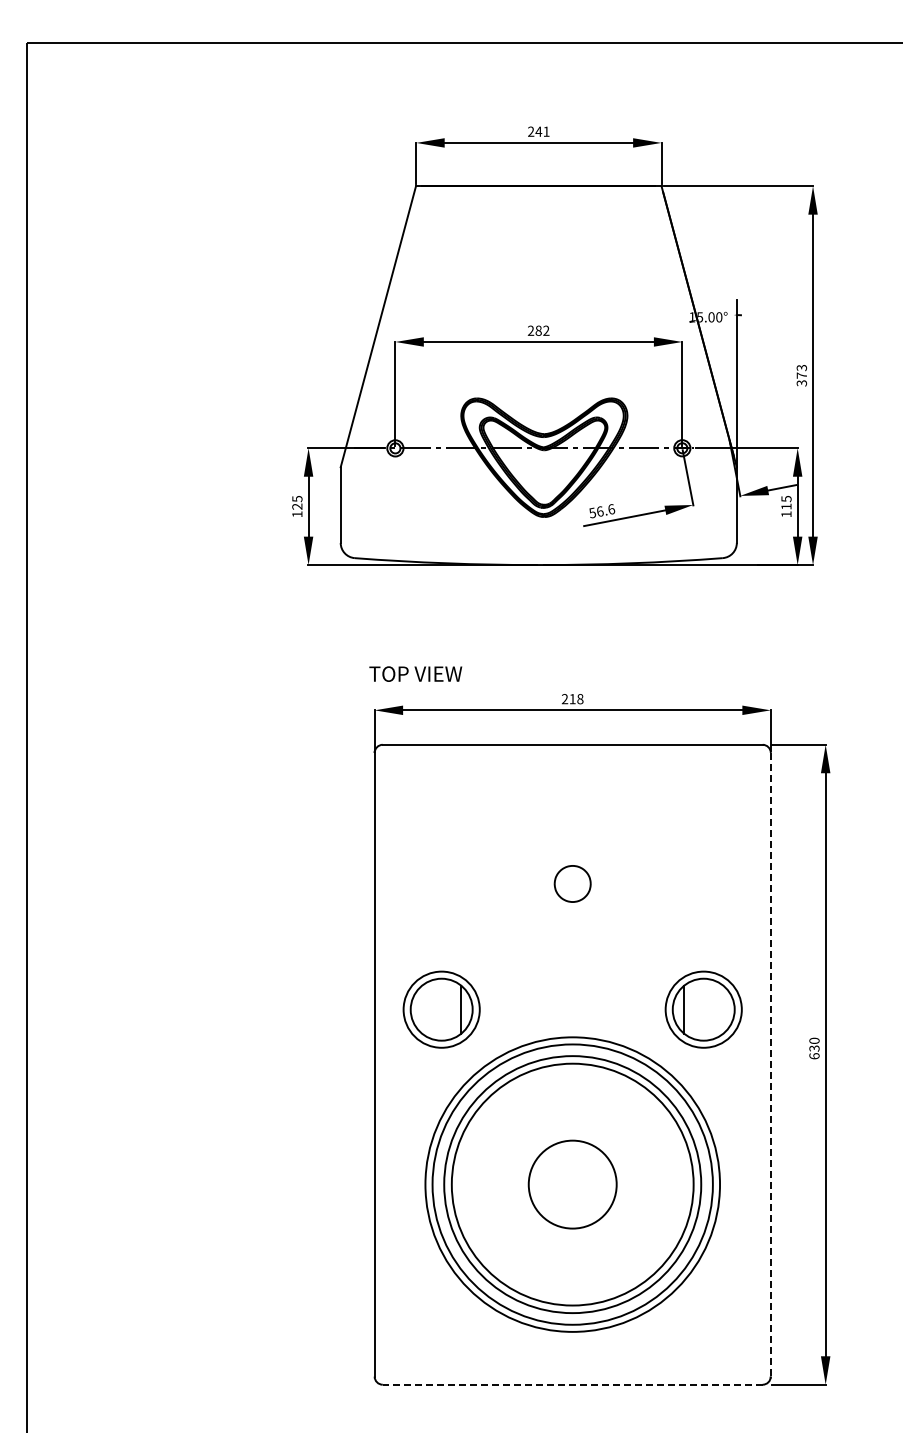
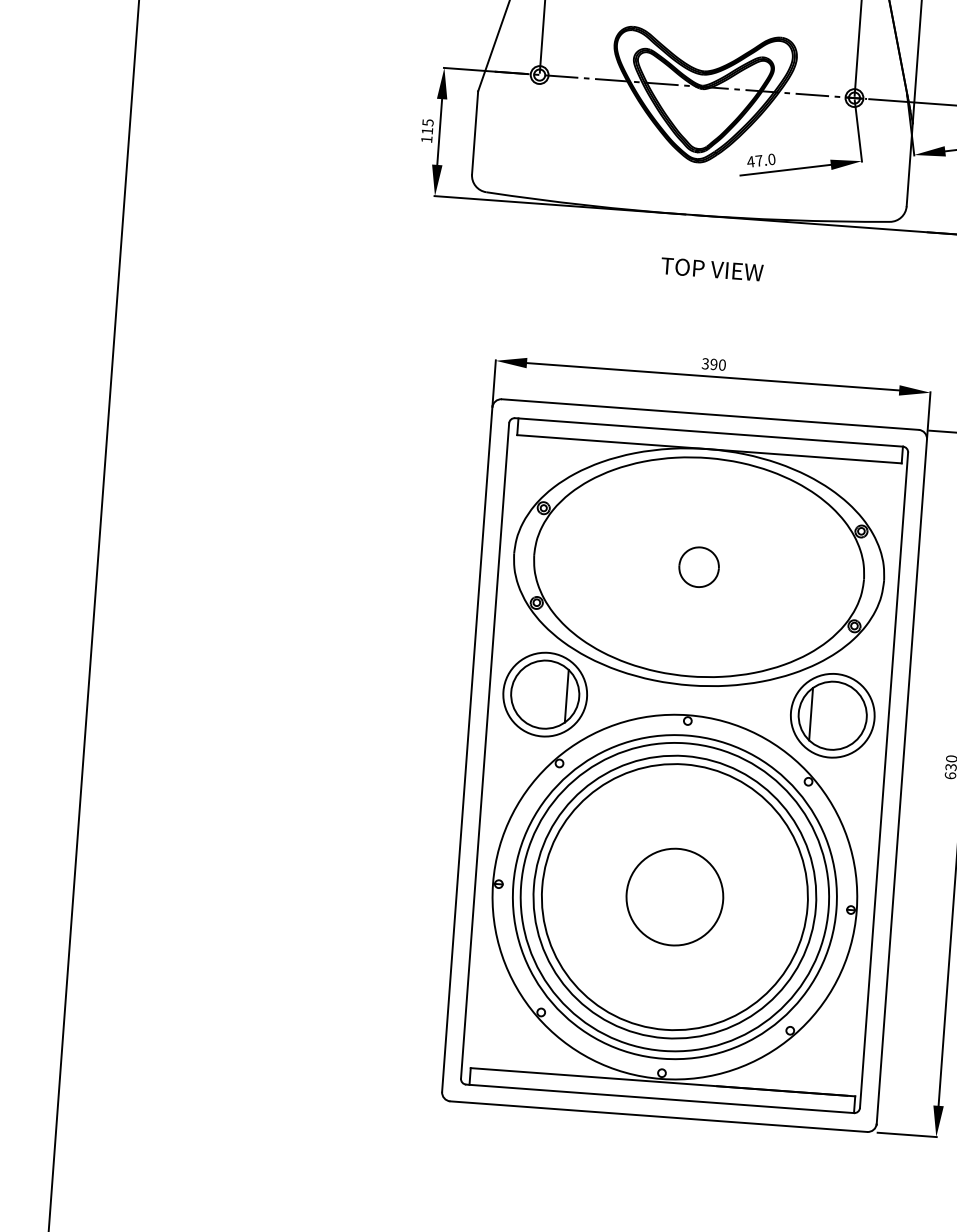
text: (297, 506) -> (427, 130), 125 -> 115
text: (602, 511) -> (761, 161), 56.6 -> 47.0
text: (415, 673) -> (711, 268), moved
text: (572, 699) -> (713, 364), 218 -> 390
part: (572, 1064) -> (684, 765), added
line: (770, 1064) -> (901, 781), dashed -> solid
line: (572, 1384) -> (658, 1116), dashed -> solid

